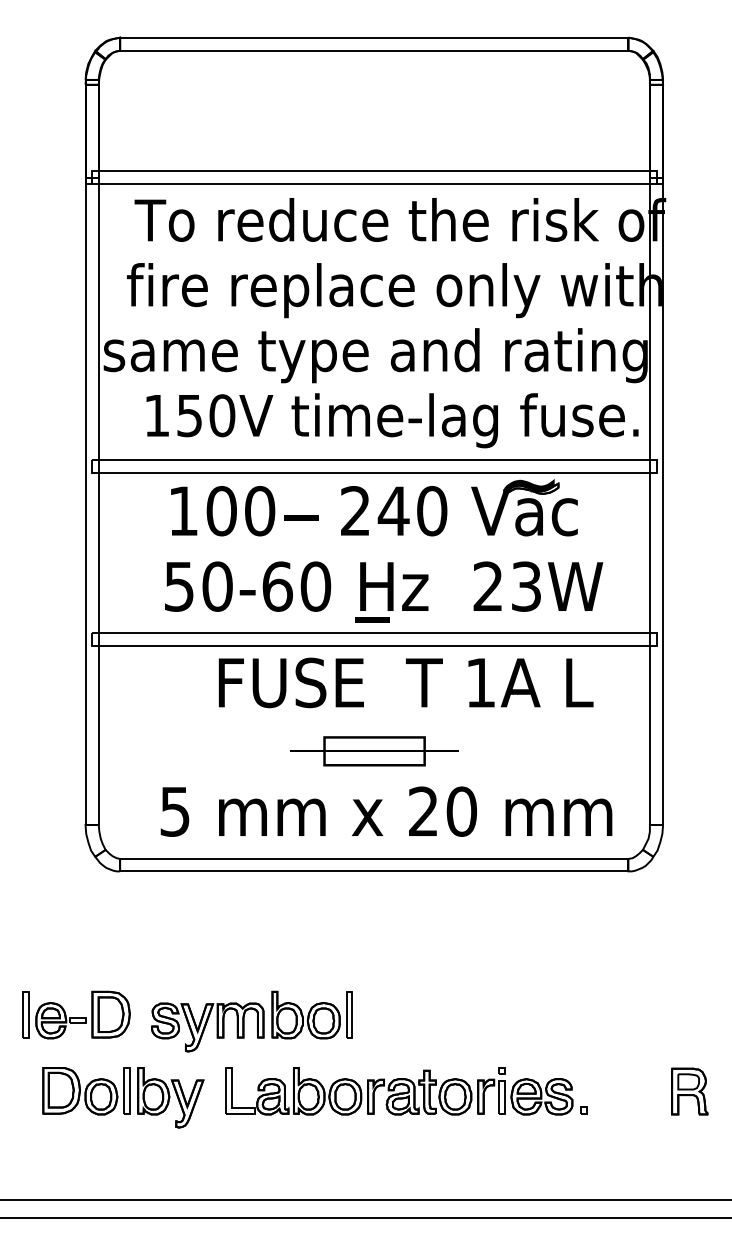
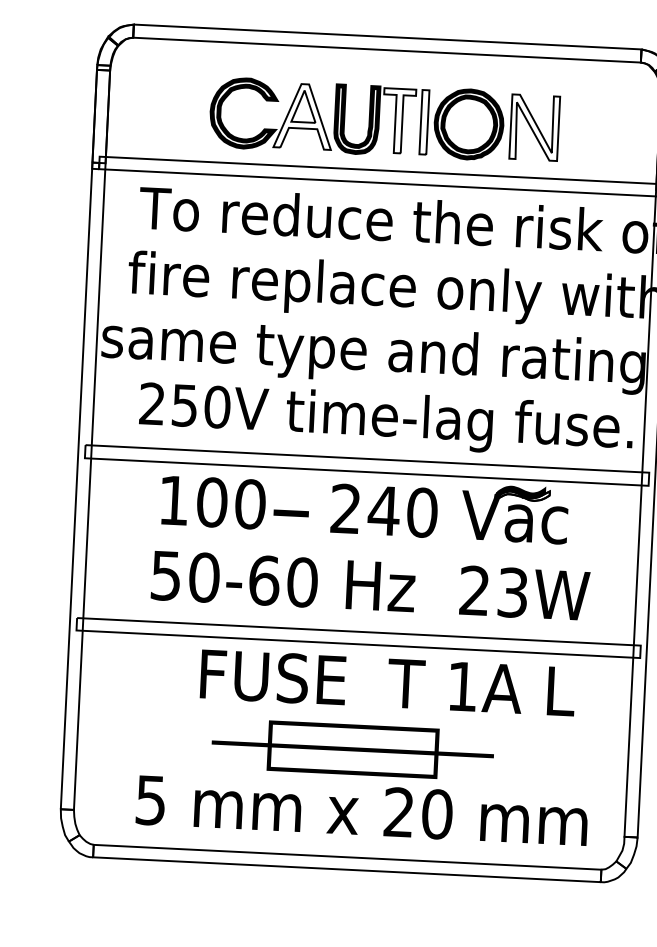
part: (375, 120) -> (384, 119), added
text: (156, 415) -> (151, 403), 150V -> 250V
line: (372, 619) -> (357, 618), removed
part: (374, 751) -> (353, 749), size x1.67

